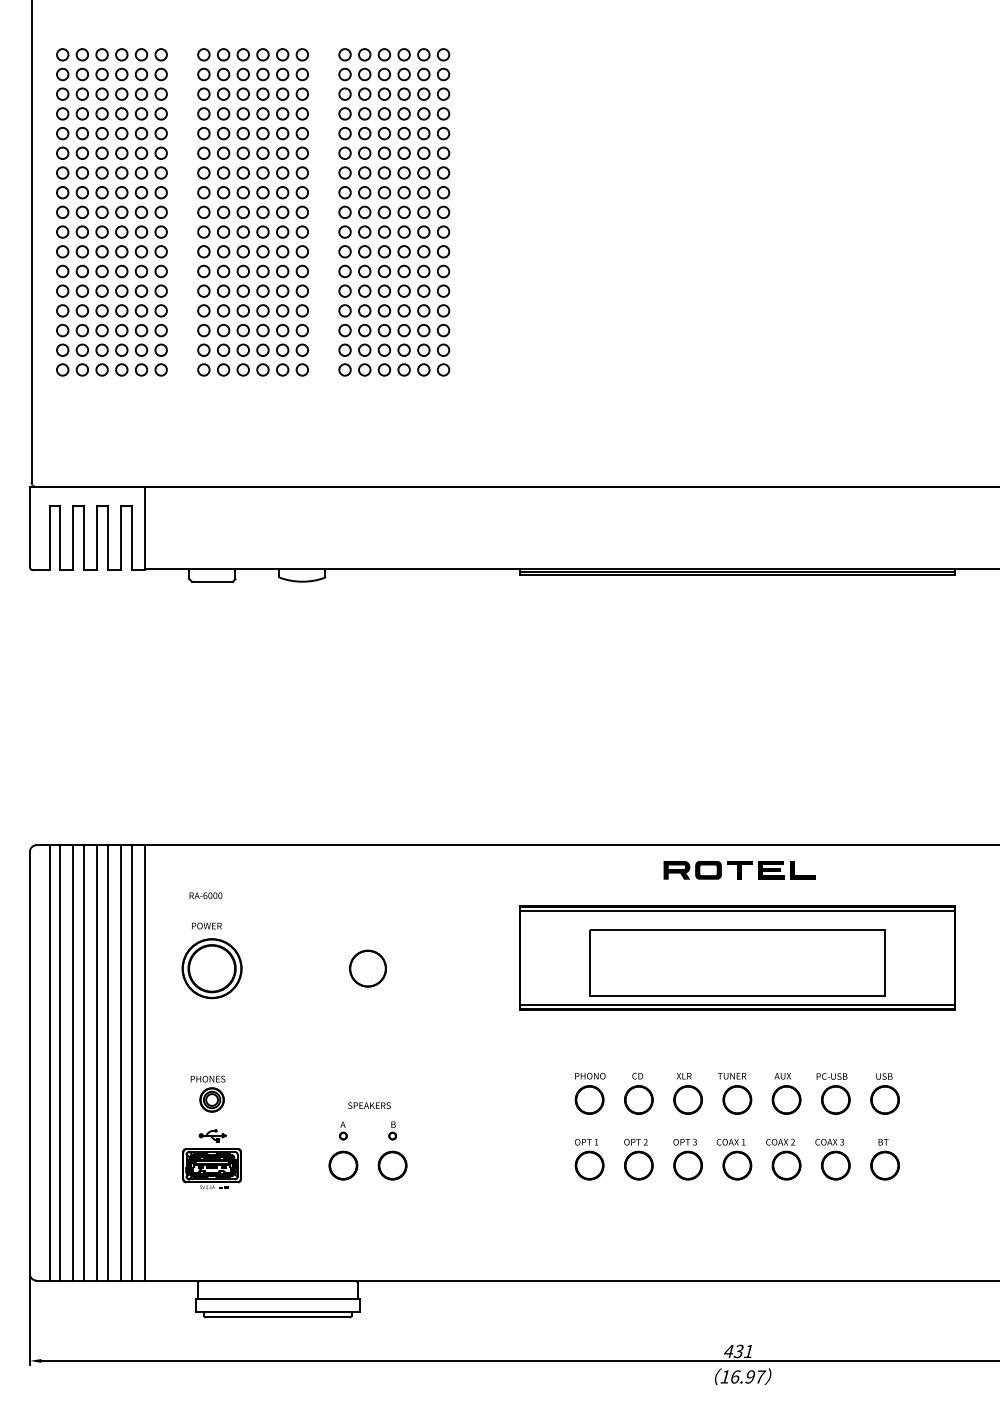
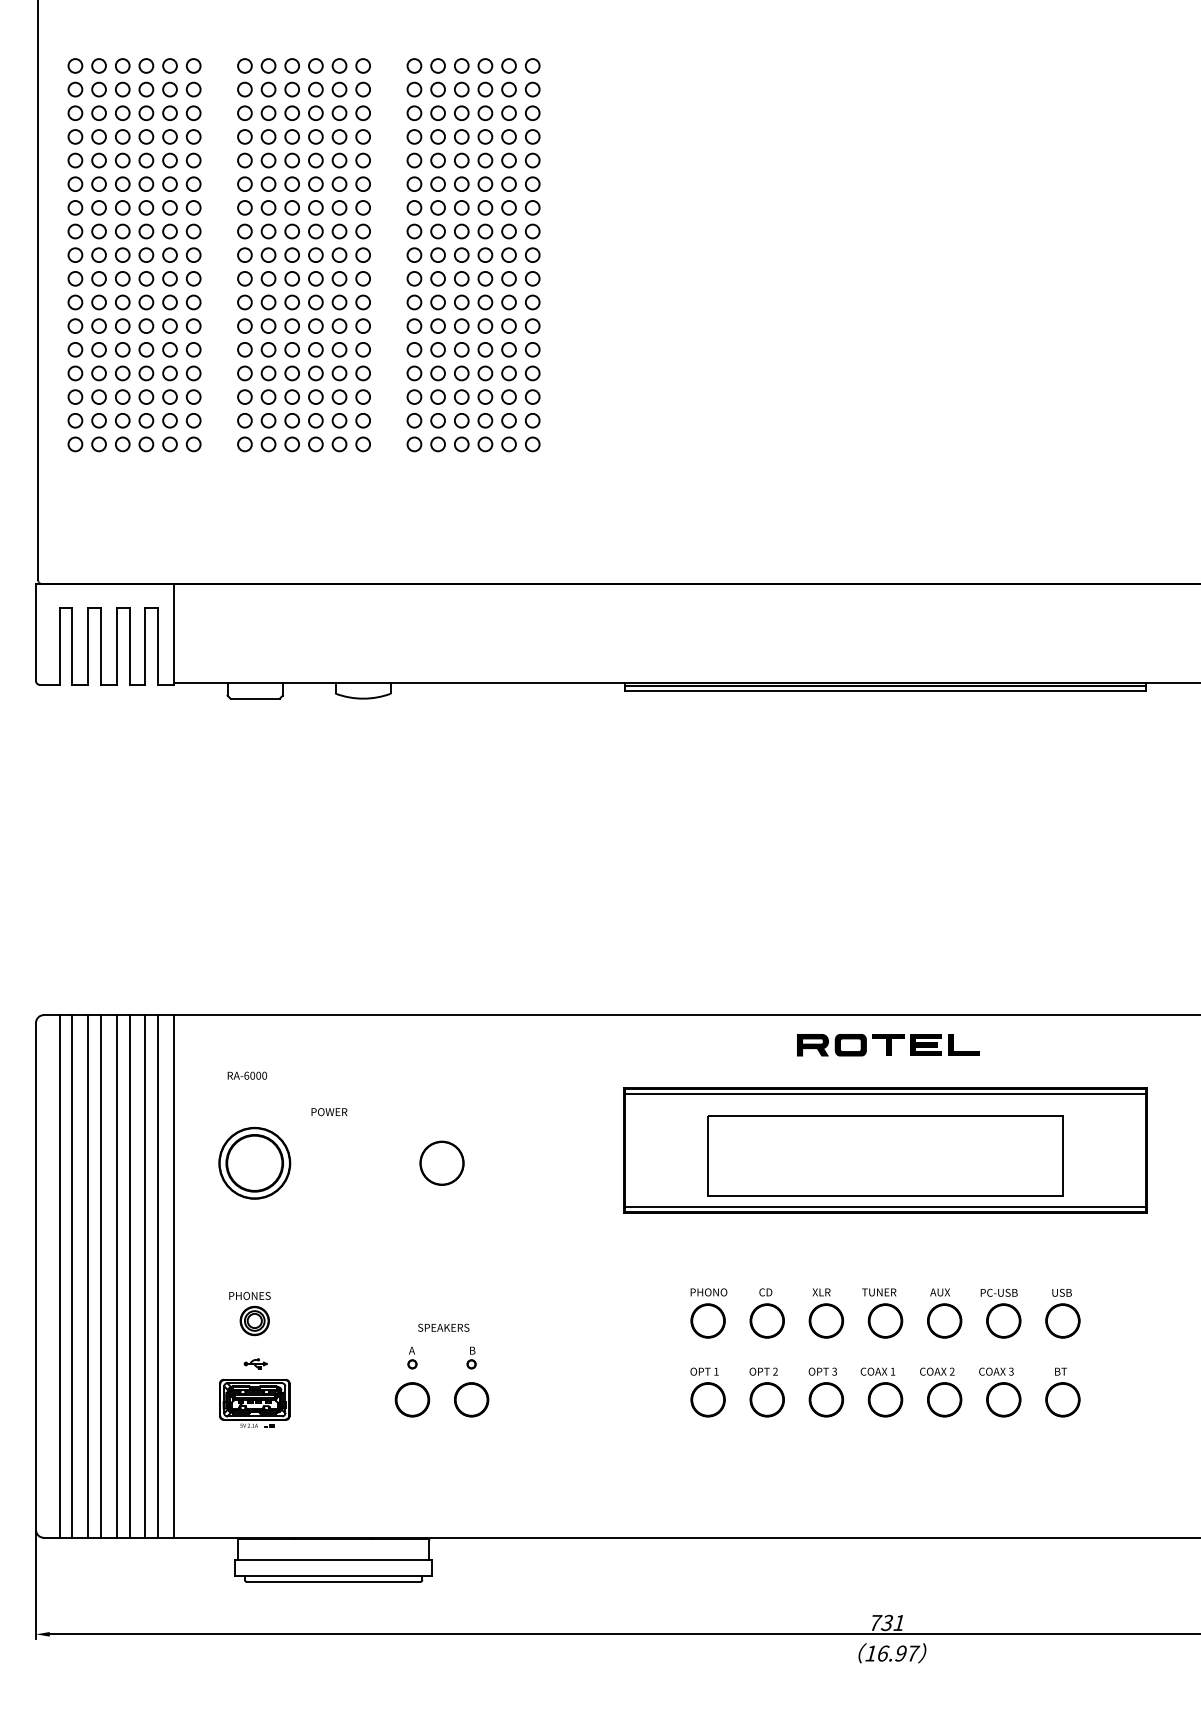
text: (206, 926) -> (329, 1112), moved
part: (212, 1135) -> (255, 1363), size x0.7
text: (729, 1351) -> (875, 1622), 431 -> 731

